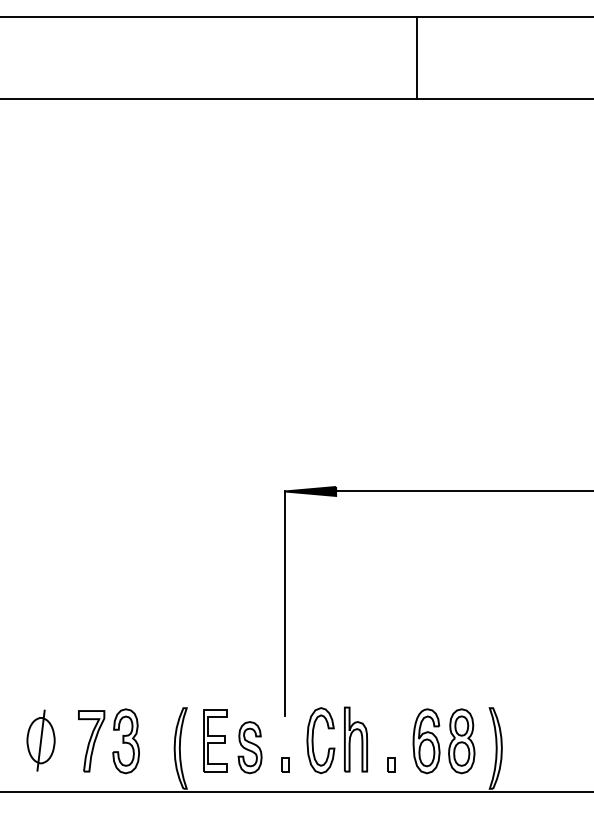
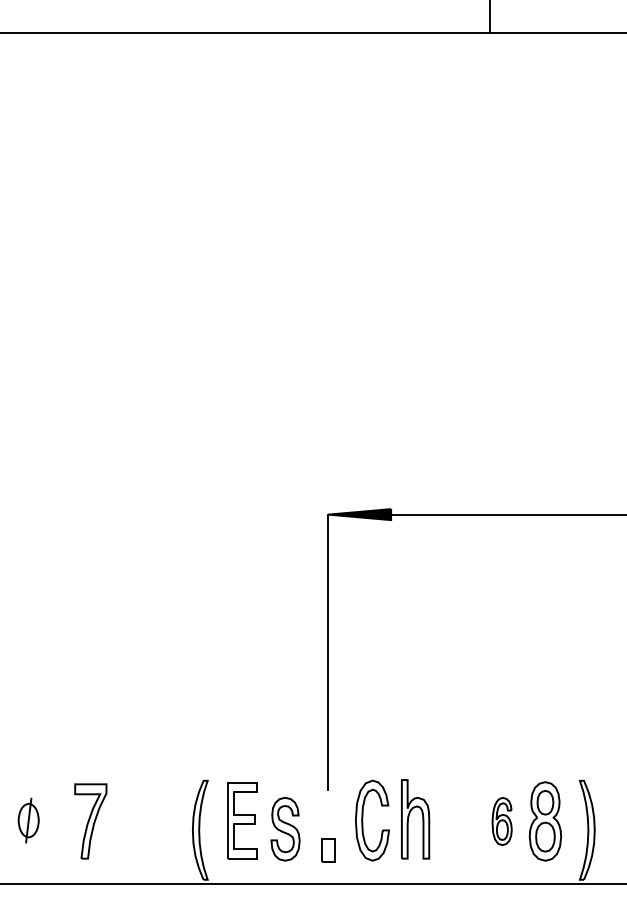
part: (40, 740) -> (28, 820), size x0.6
part: (125, 741) -> (132, 821), removed
part: (426, 741) -> (502, 821), size x0.6
part: (285, 764) -> (328, 849), size x1.4
part: (391, 764) -> (459, 849), removed

